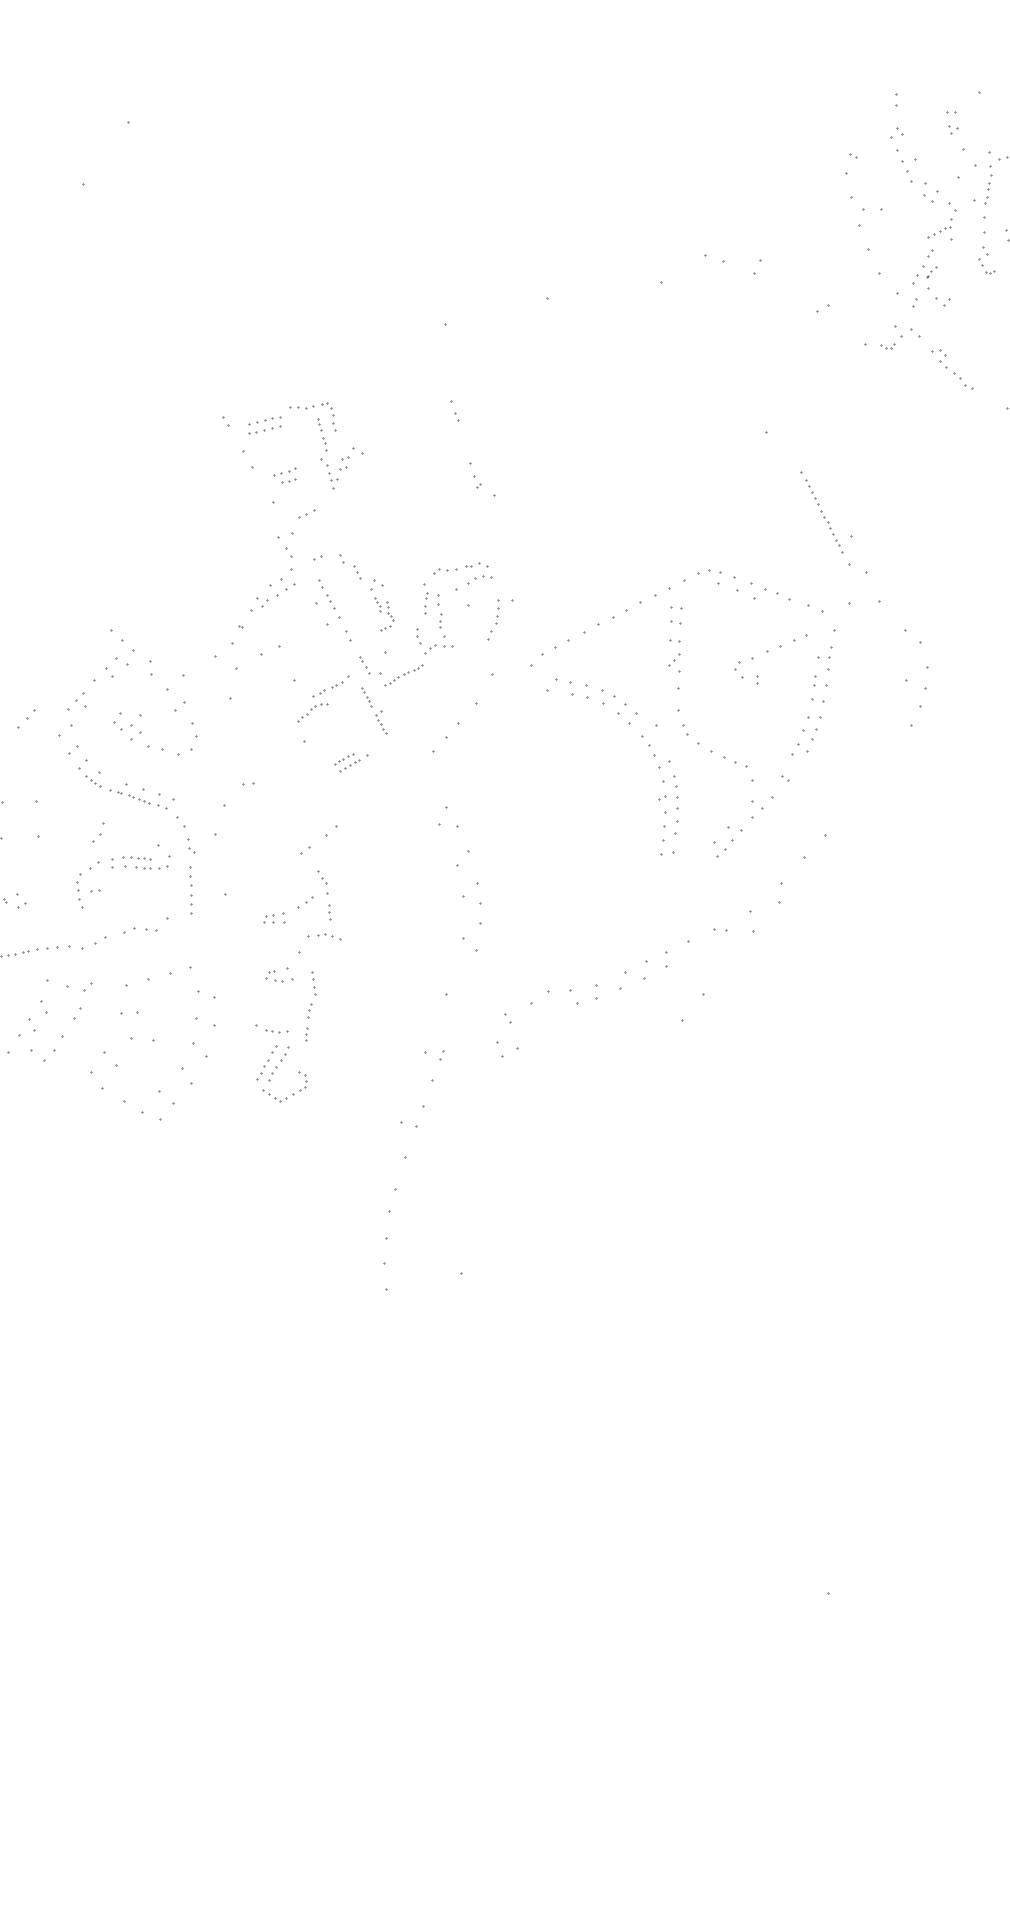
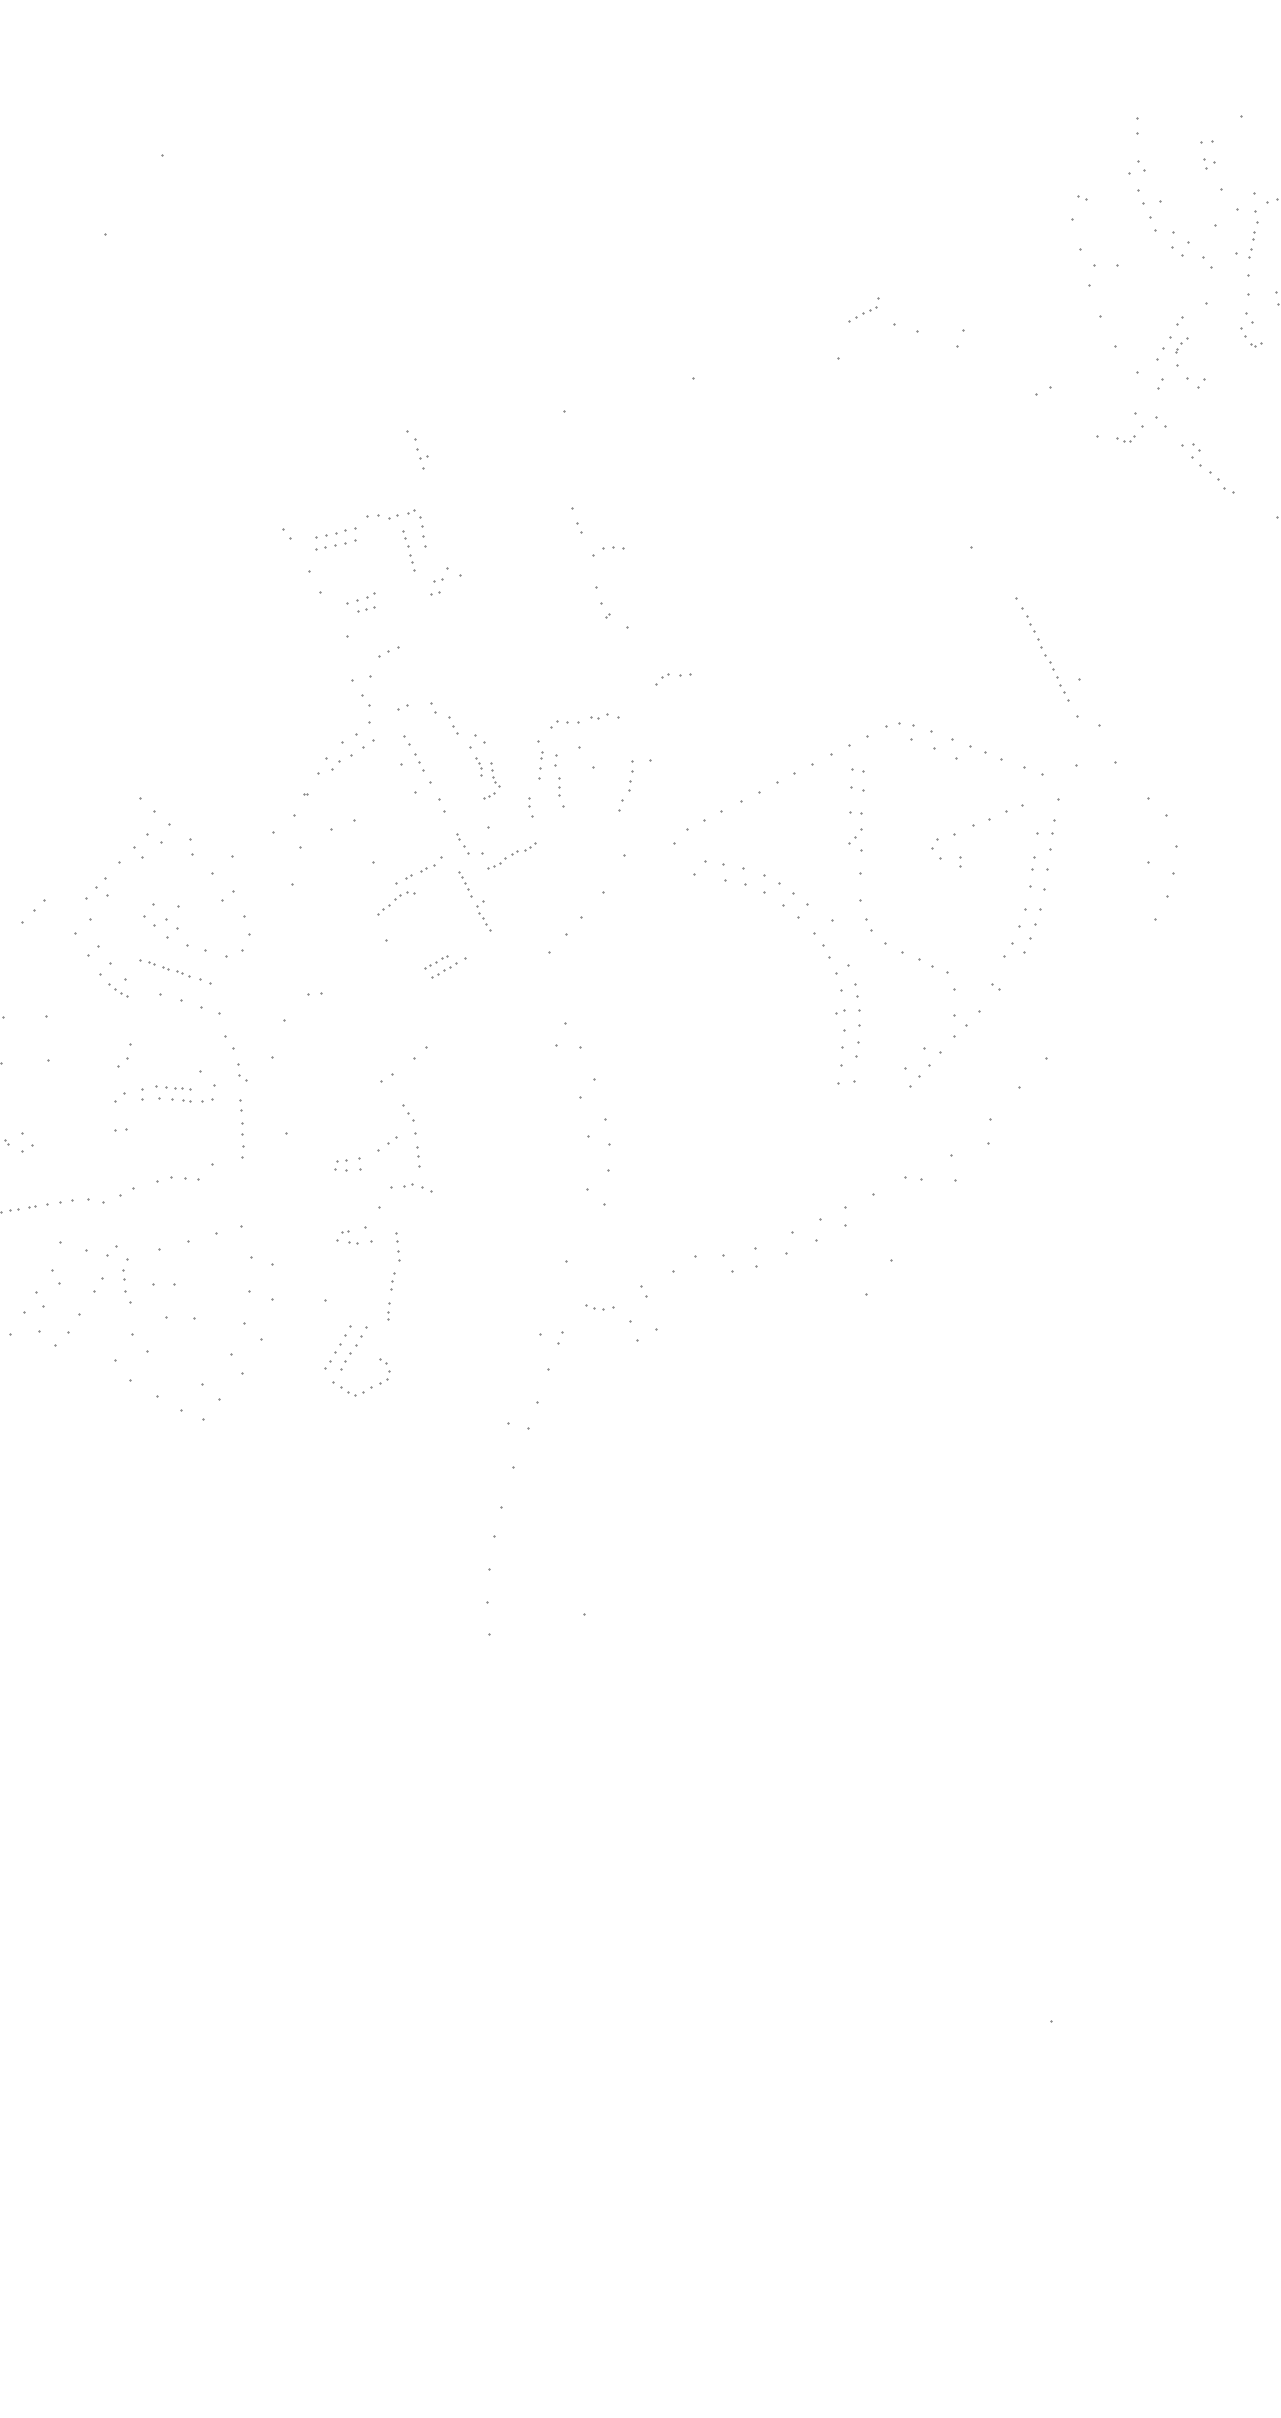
part: (939, 228) -> (863, 309), moved
part: (329, 473) -> (417, 449), moved
part: (479, 579) -> (608, 550), moved
part: (438, 649) -> (672, 678), moved
part: (138, 799) -> (175, 971), moved
part: (79, 890) -> (126, 1280), moved
part: (276, 1031) -> (599, 1307), moved

